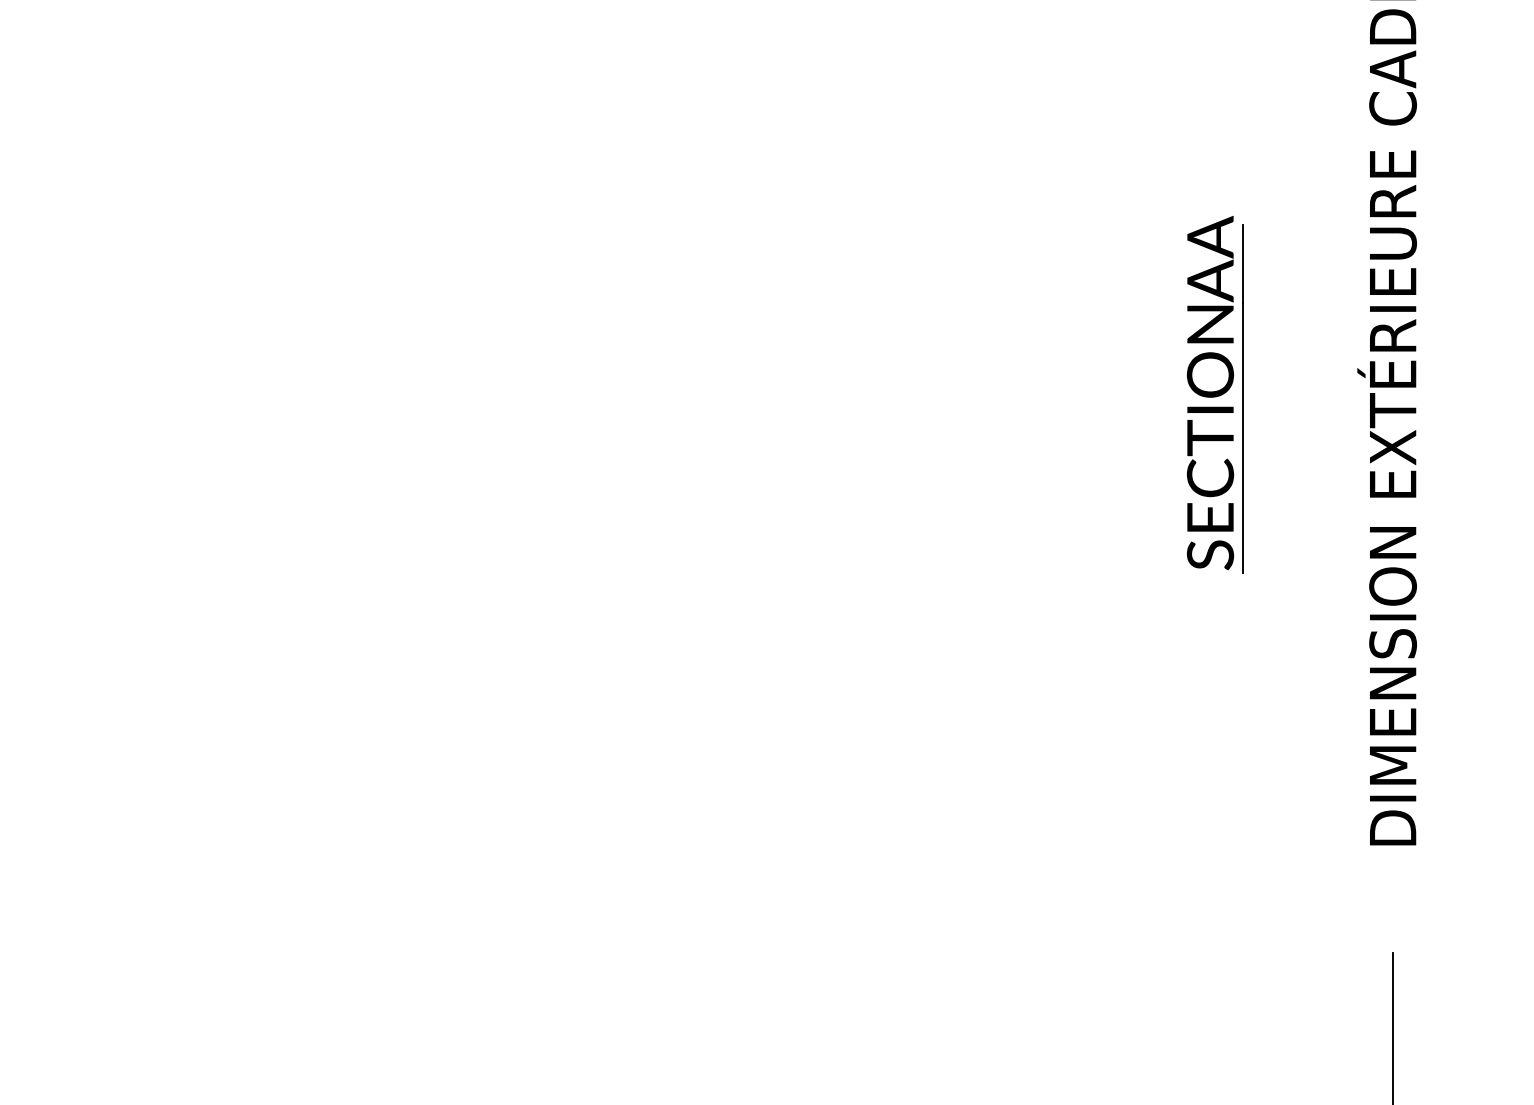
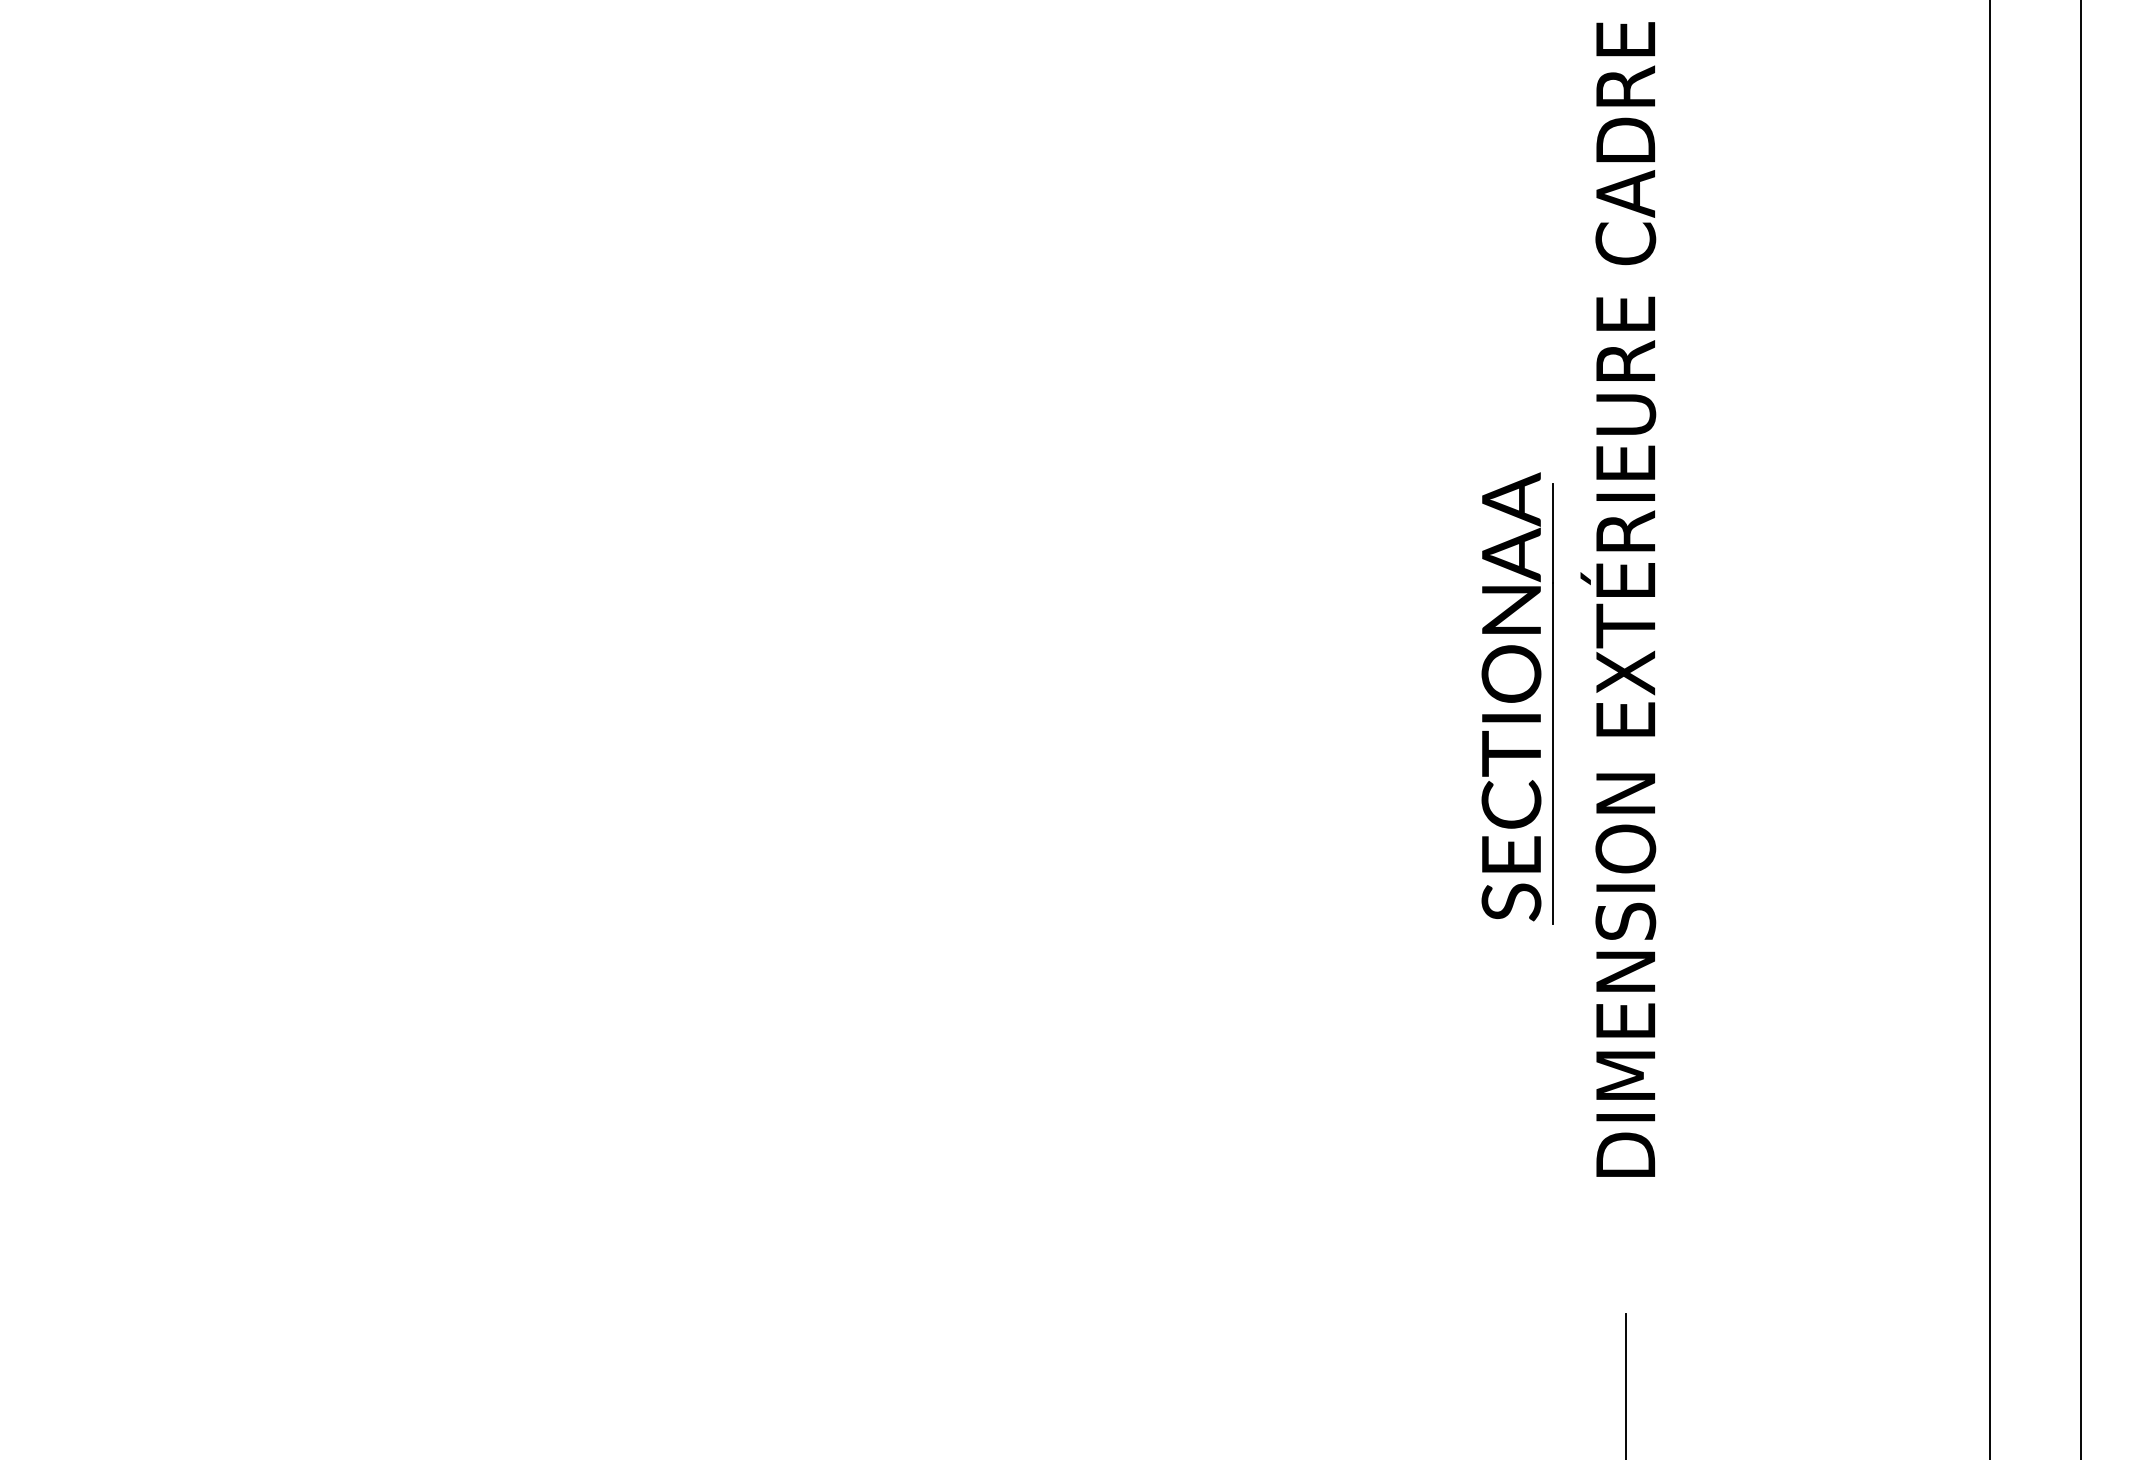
part: (1215, 394) -> (1517, 698), moved

